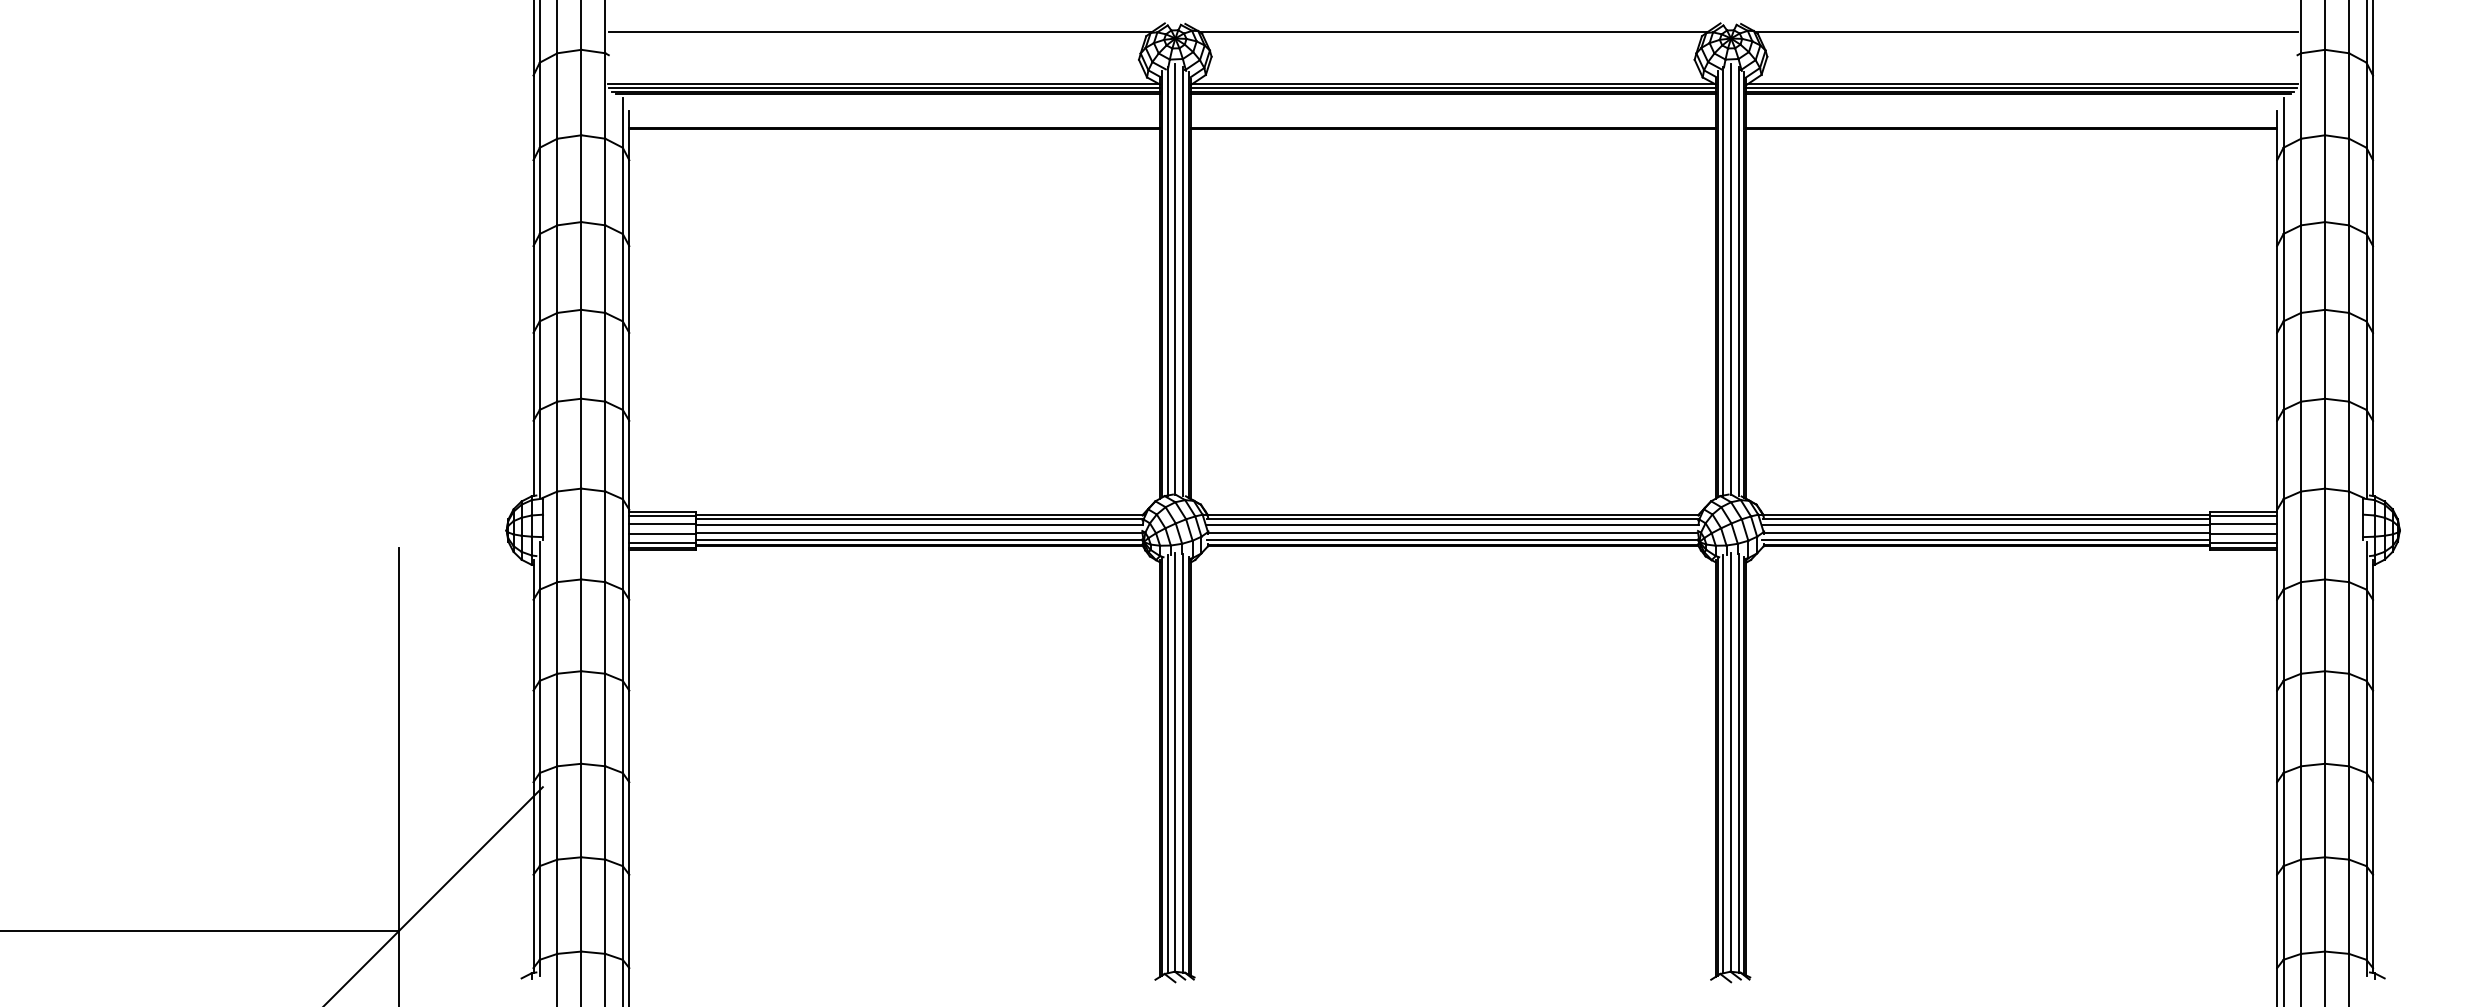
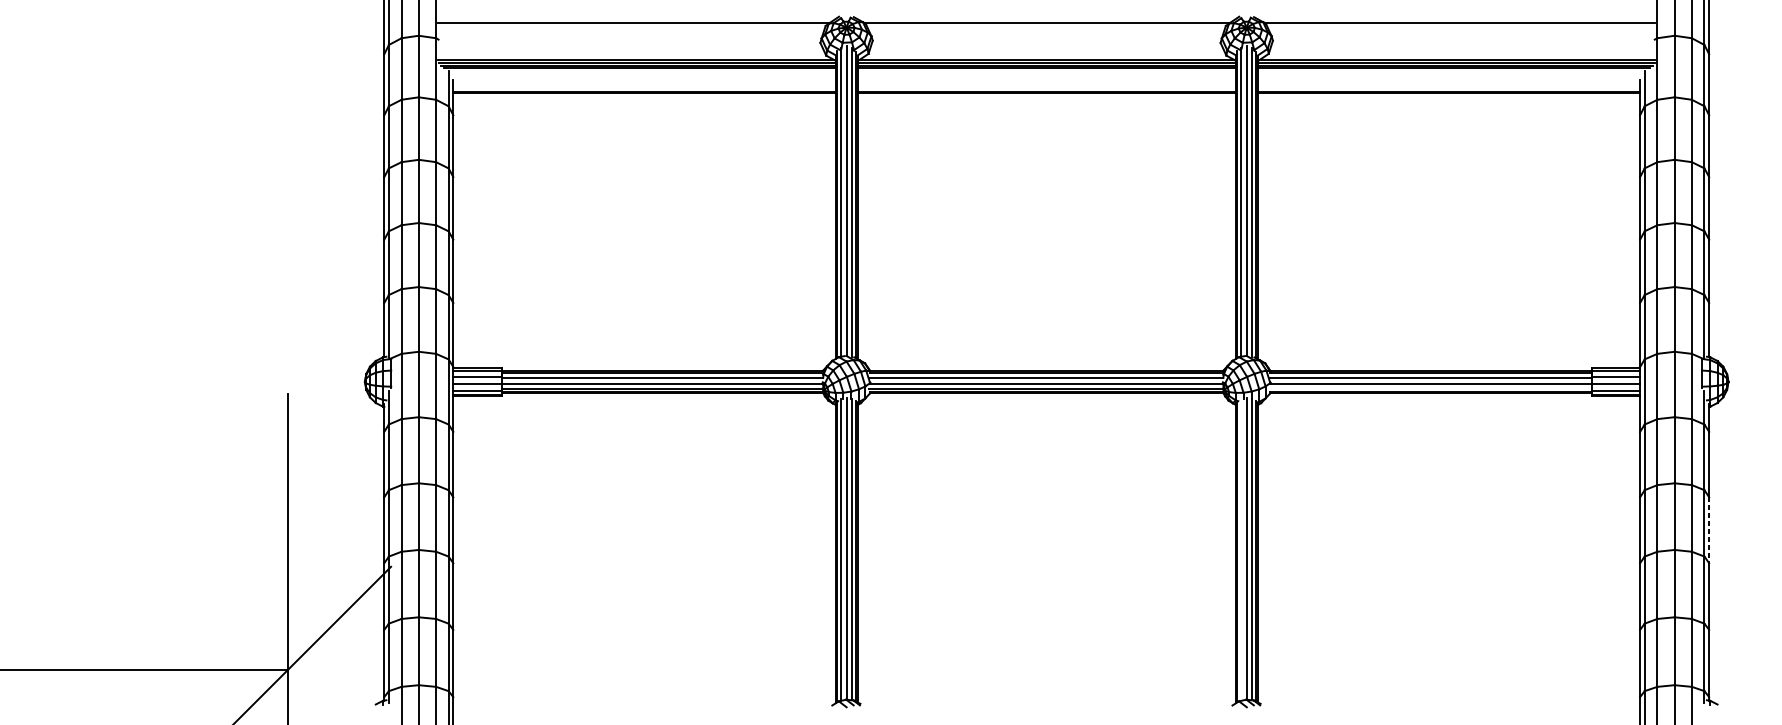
line: (1986, 540) -> (1430, 389), removed
line: (2373, 736) -> (1709, 530), solid -> dashed
line: (1723, 763) -> (1241, 549), removed

